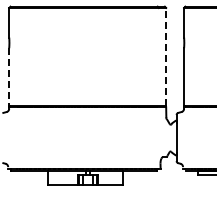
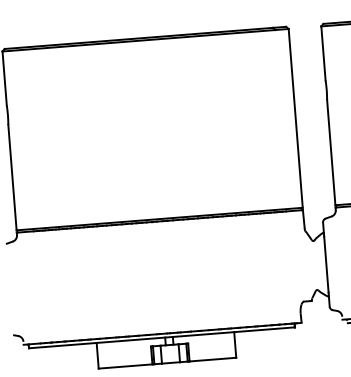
line: (166, 56) -> (296, 117), dashed -> solid
line: (9, 77) -> (13, 178), dashed -> solid

